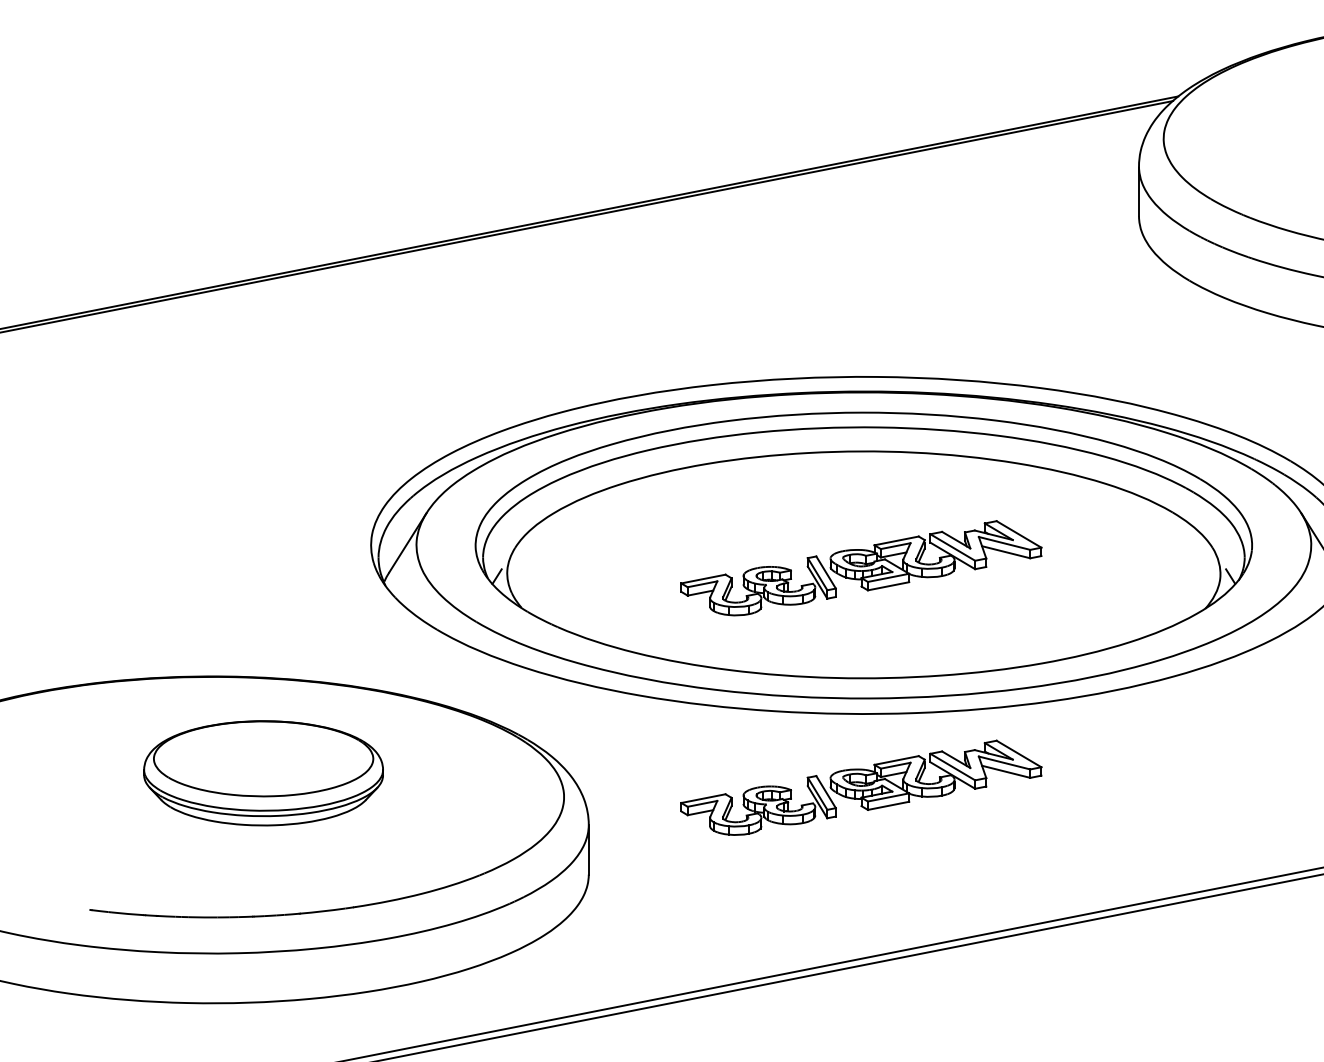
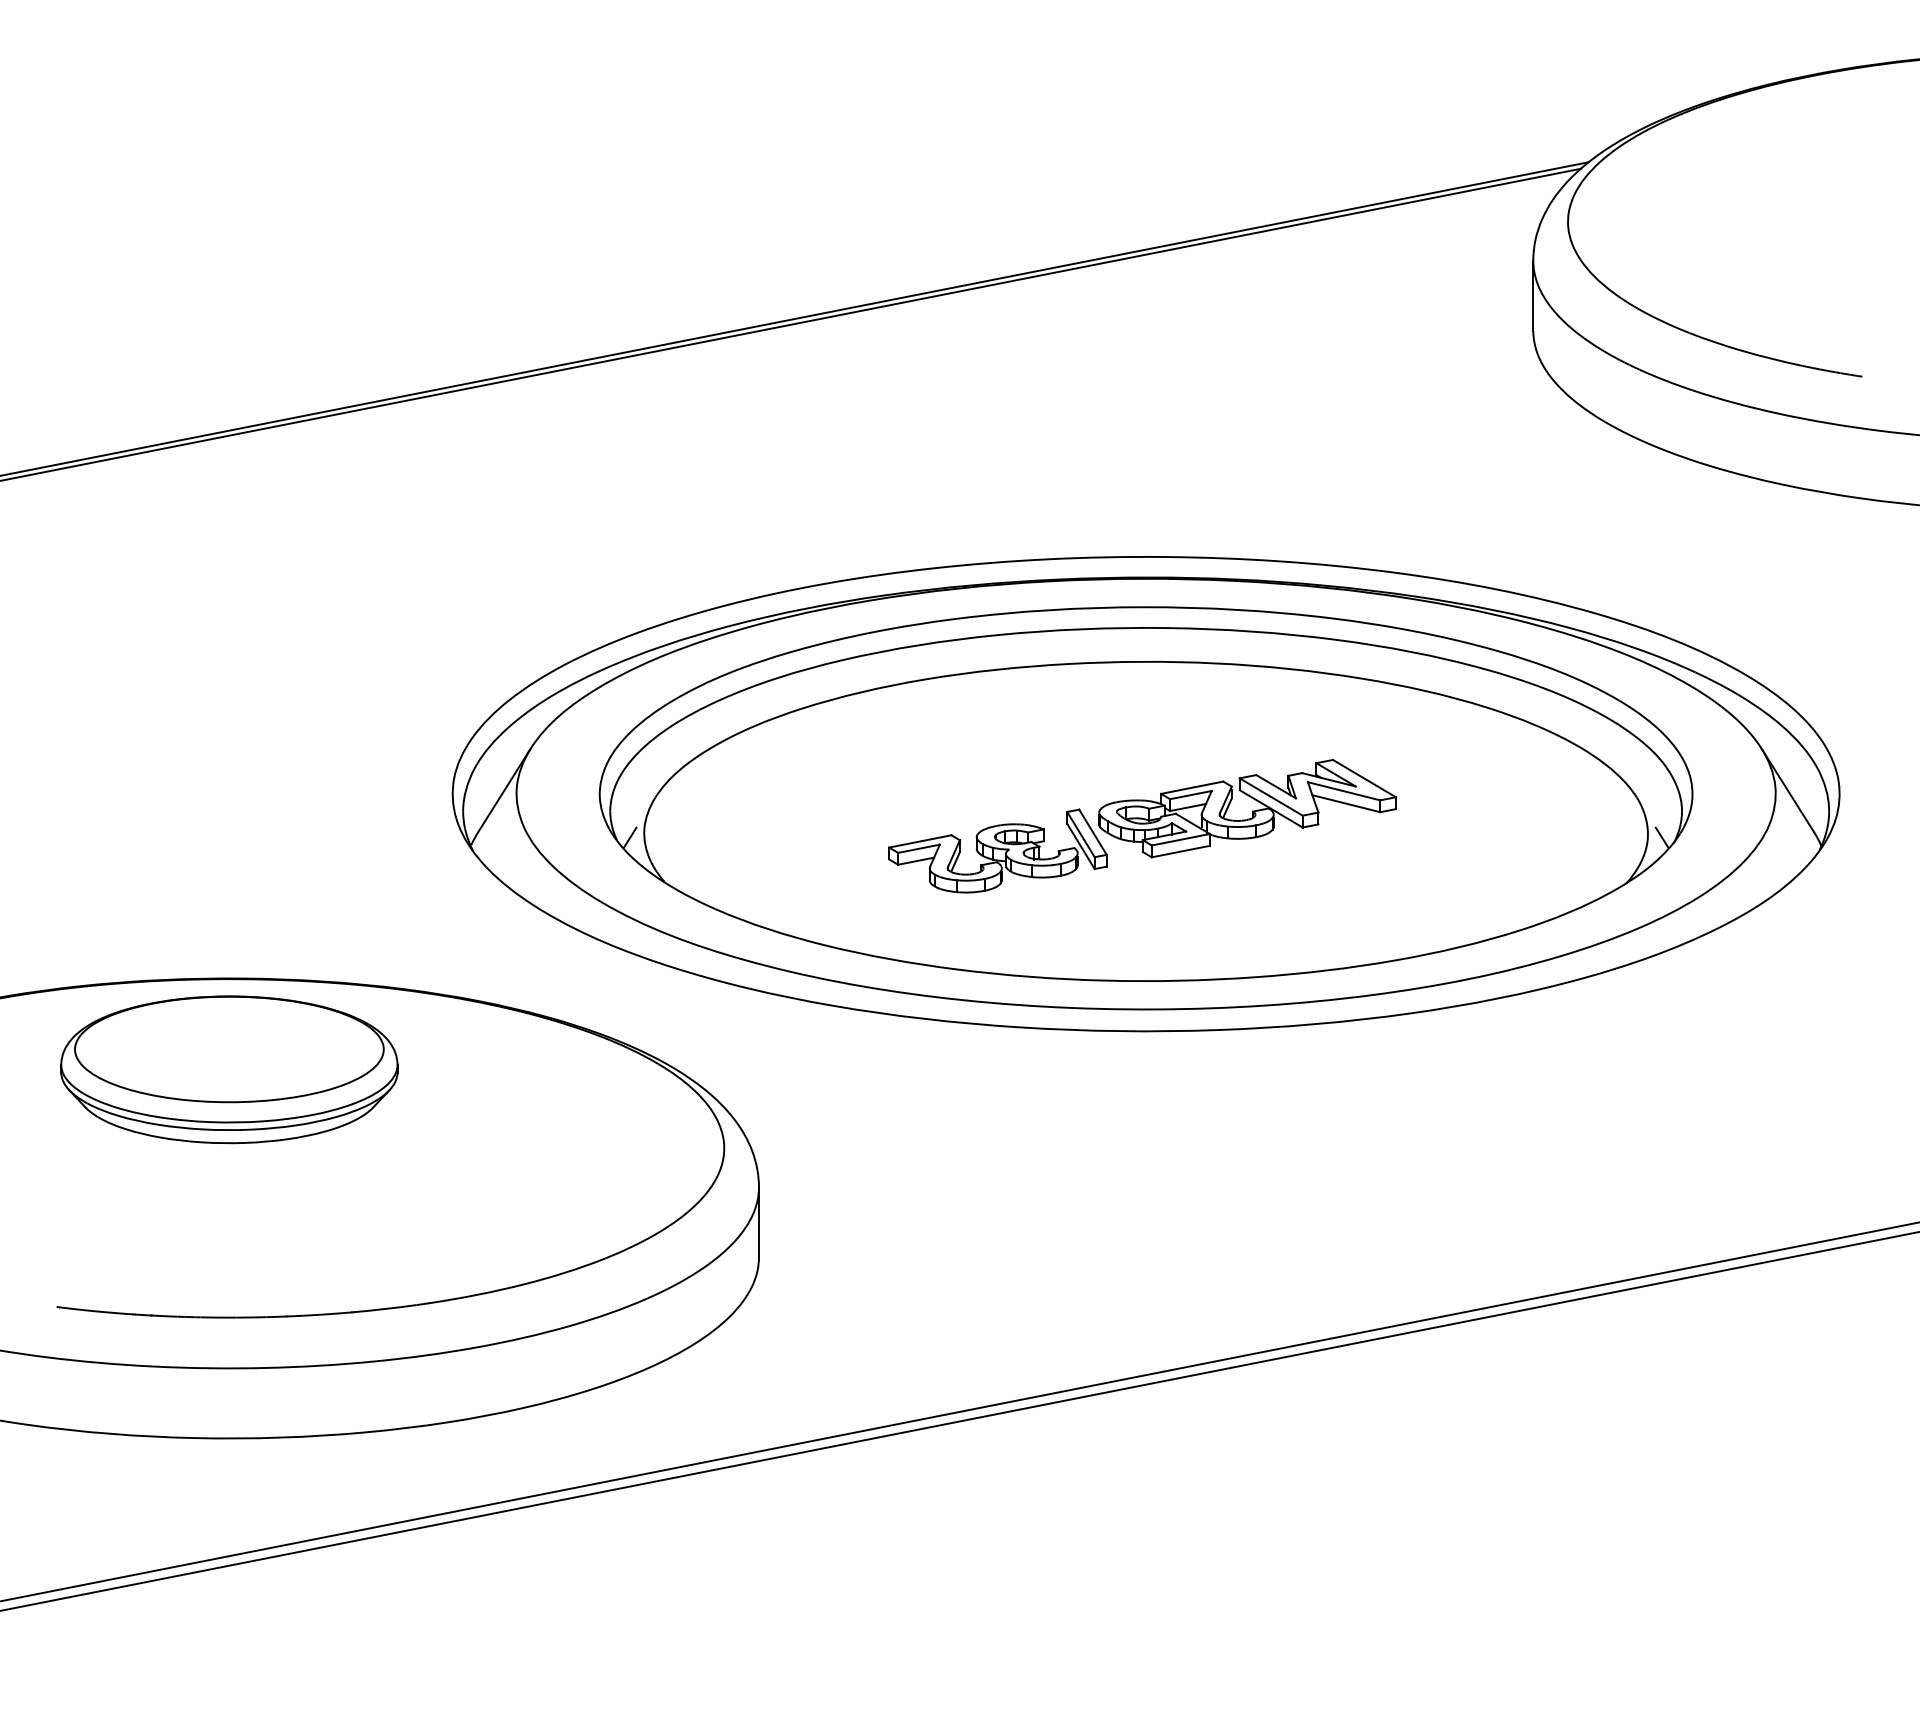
part: (263, 773) -> (229, 1069), moved
part: (861, 787) -> (1142, 1134), removed

